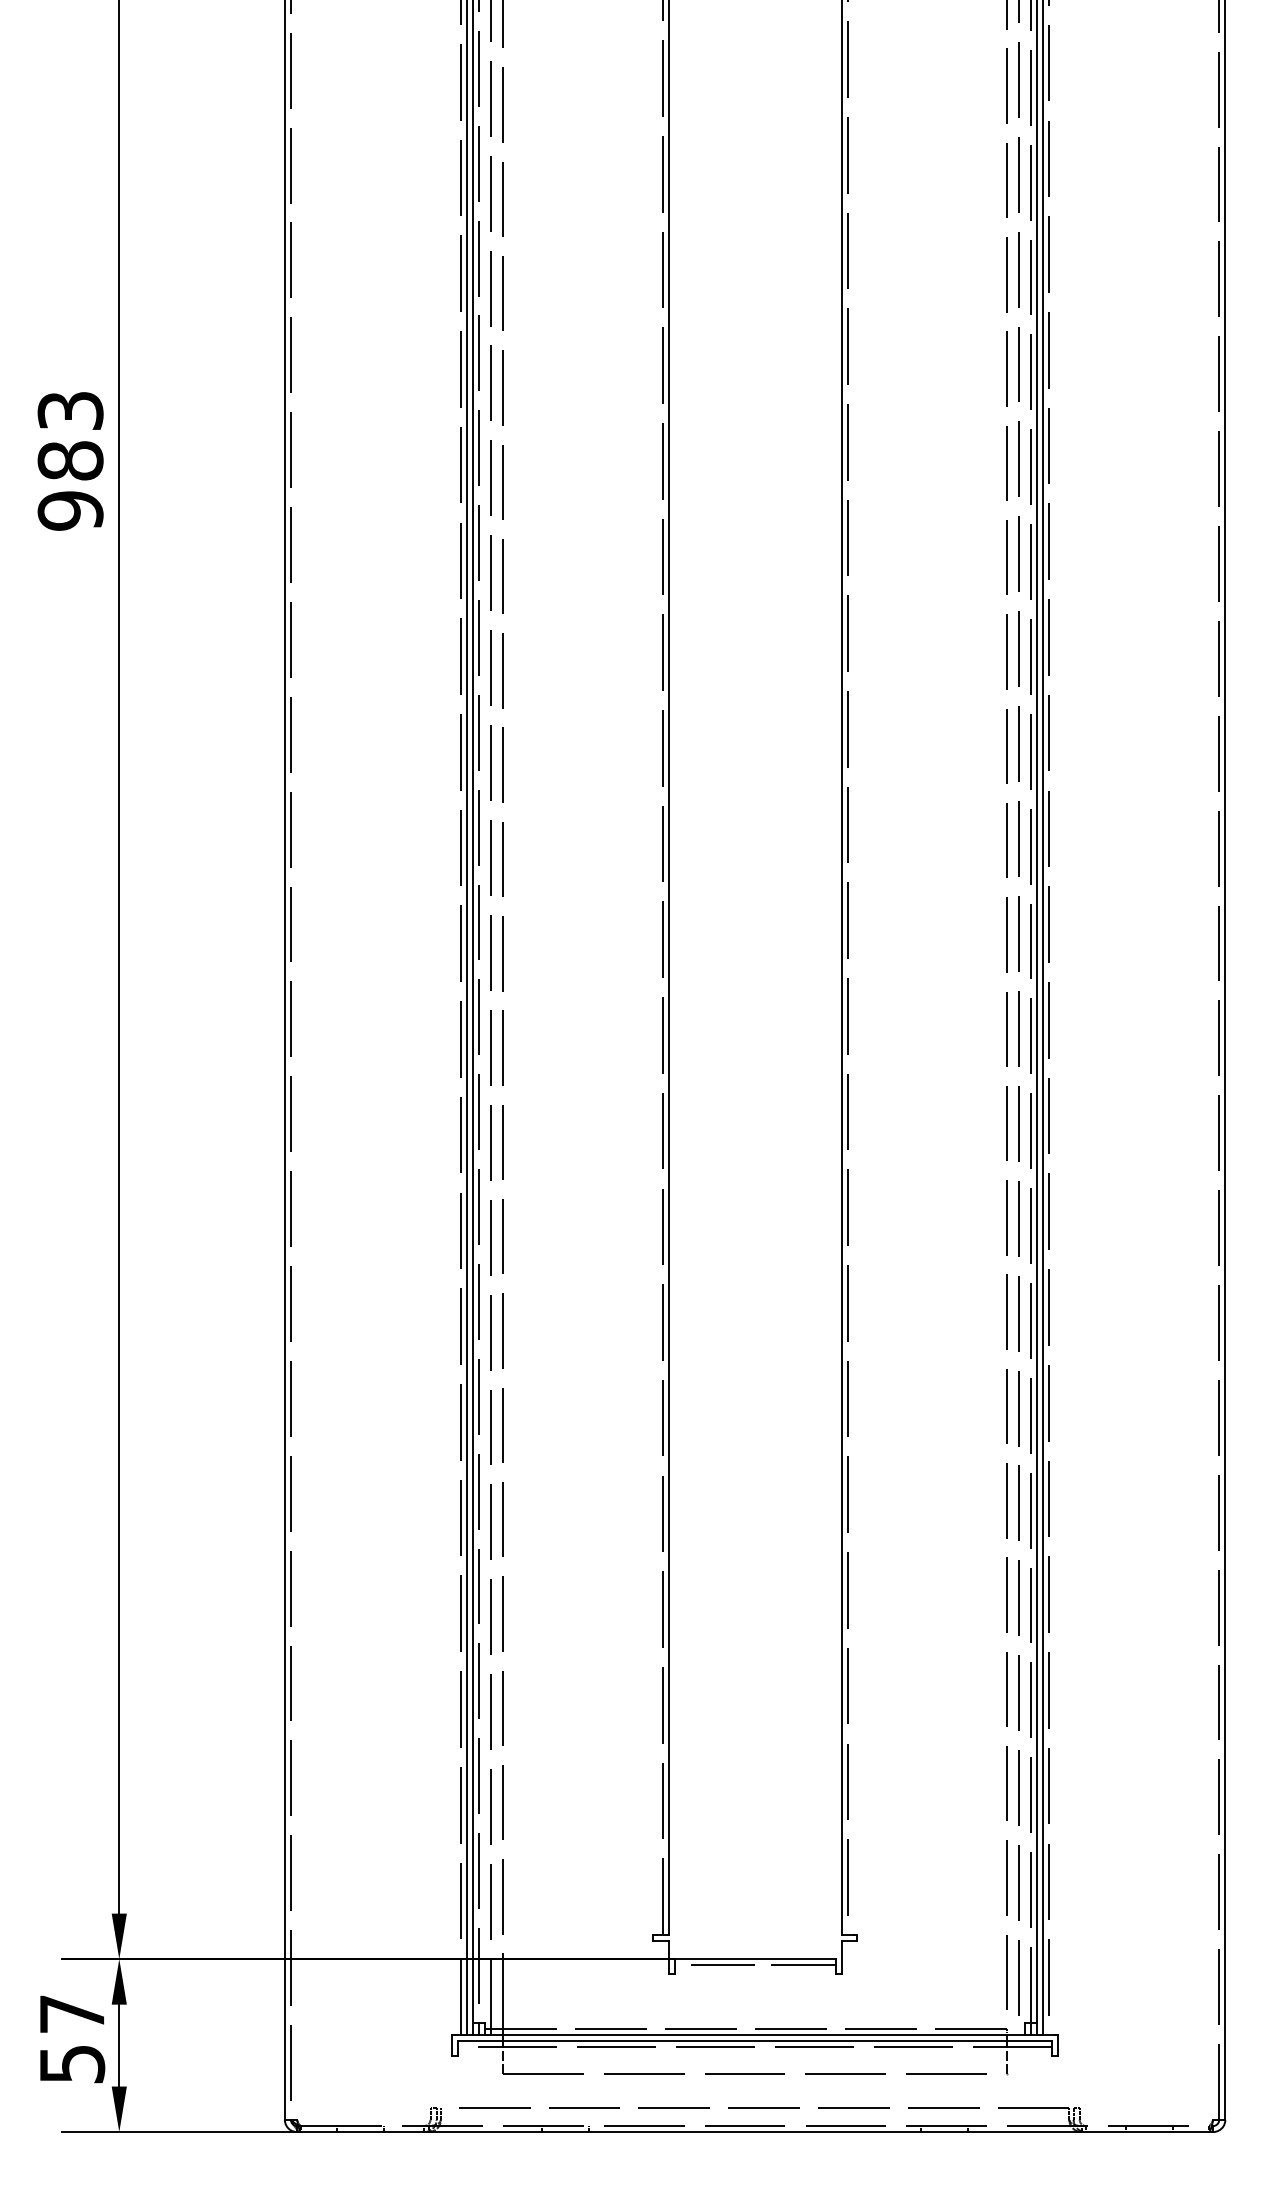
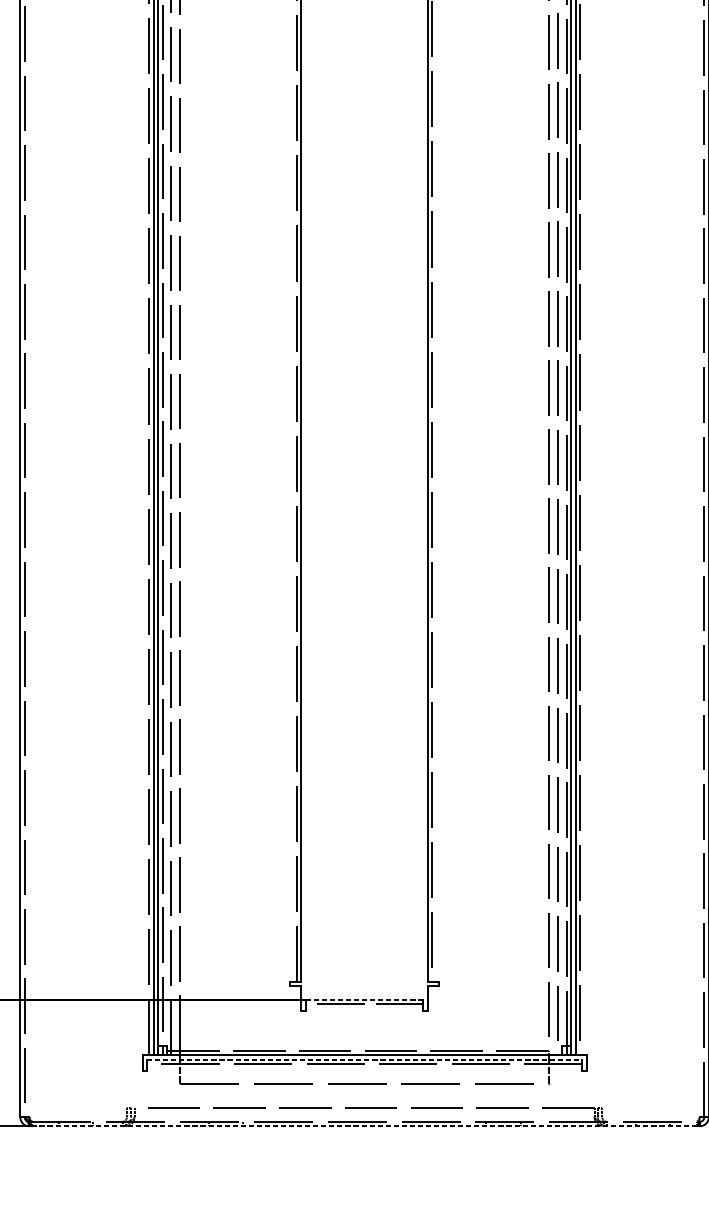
line: (755, 1959) -> (364, 999), solid -> dashed
line: (755, 2041) -> (364, 1059), solid -> dashed
line: (755, 2132) -> (364, 1126), solid -> dashed

